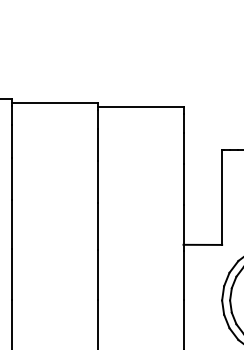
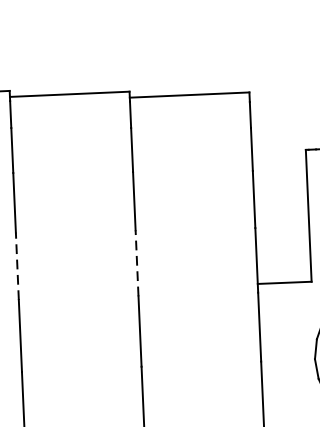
line: (11, 224) -> (16, 266), solid -> dashed
line: (97, 226) -> (136, 263), solid -> dashed

